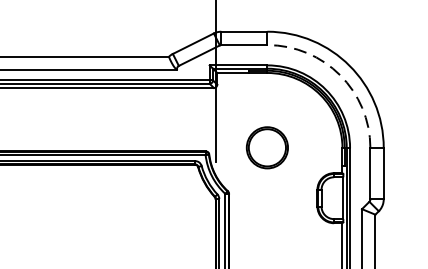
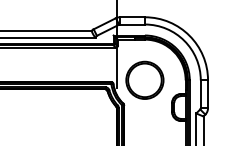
arc: (340, 74) -> (184, 40), dashed -> solid
part: (266, 146) -> (144, 79), size x1.67

